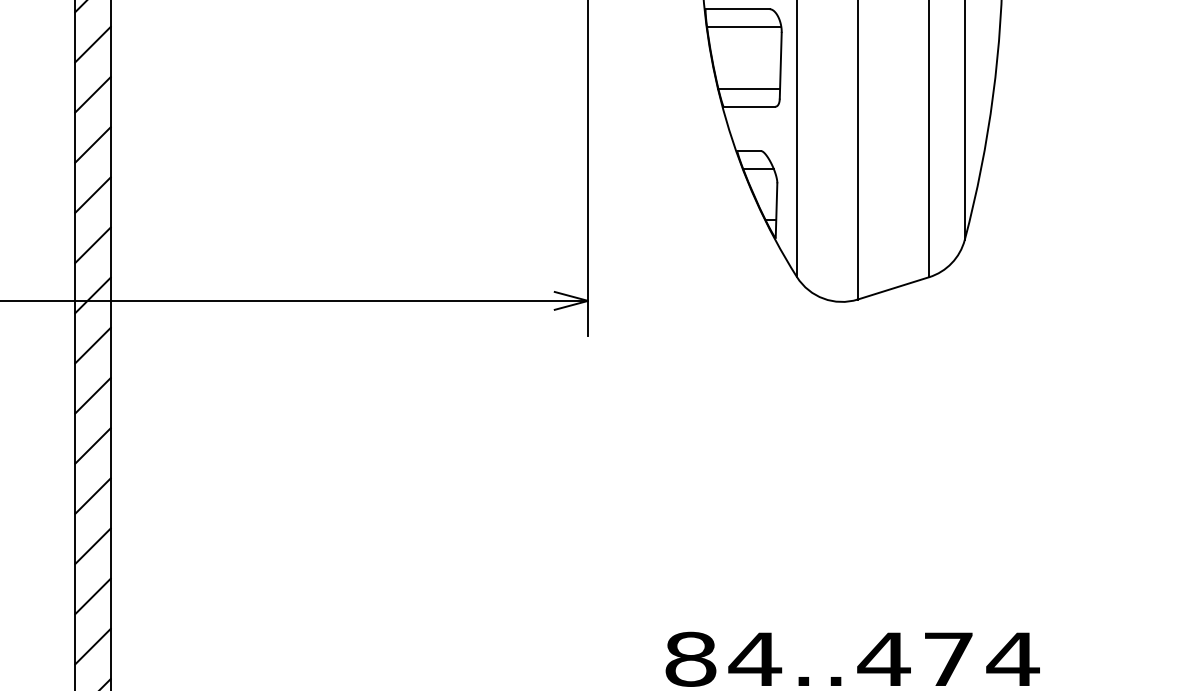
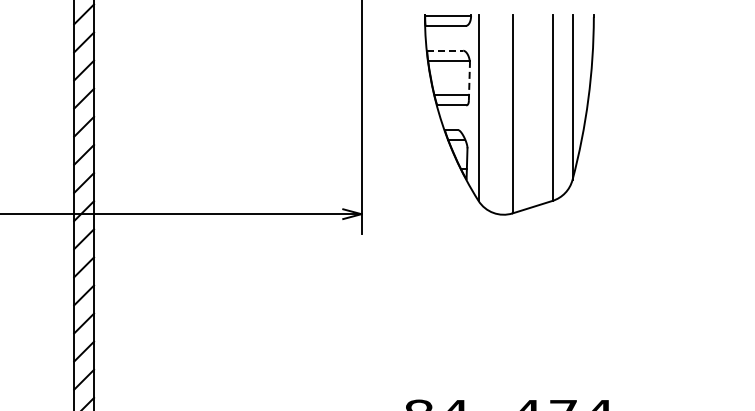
line: (738, 8) -> (445, 50), solid -> dashed
line: (780, 64) -> (469, 81), solid -> dashed

